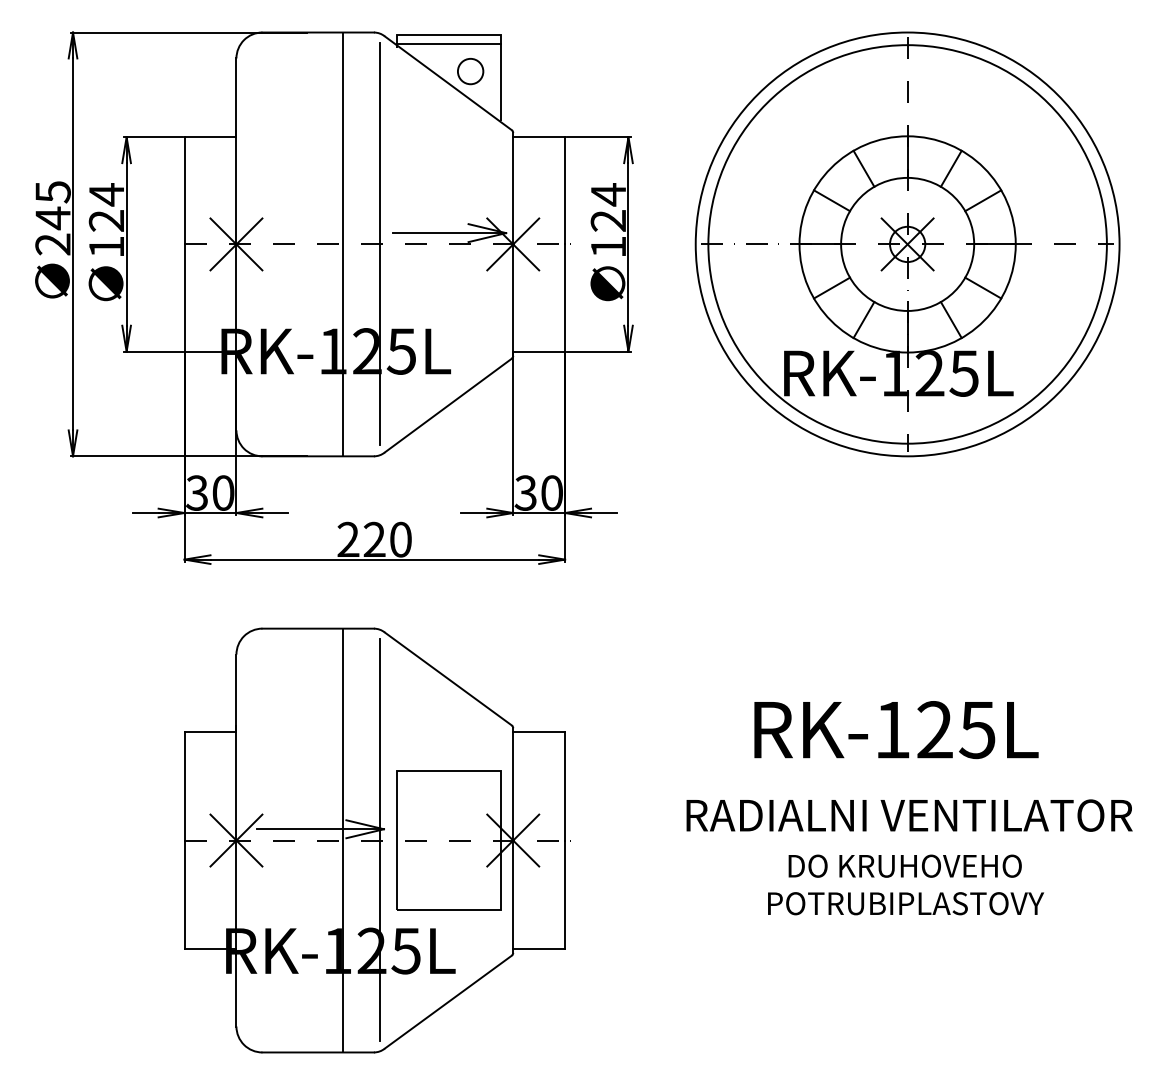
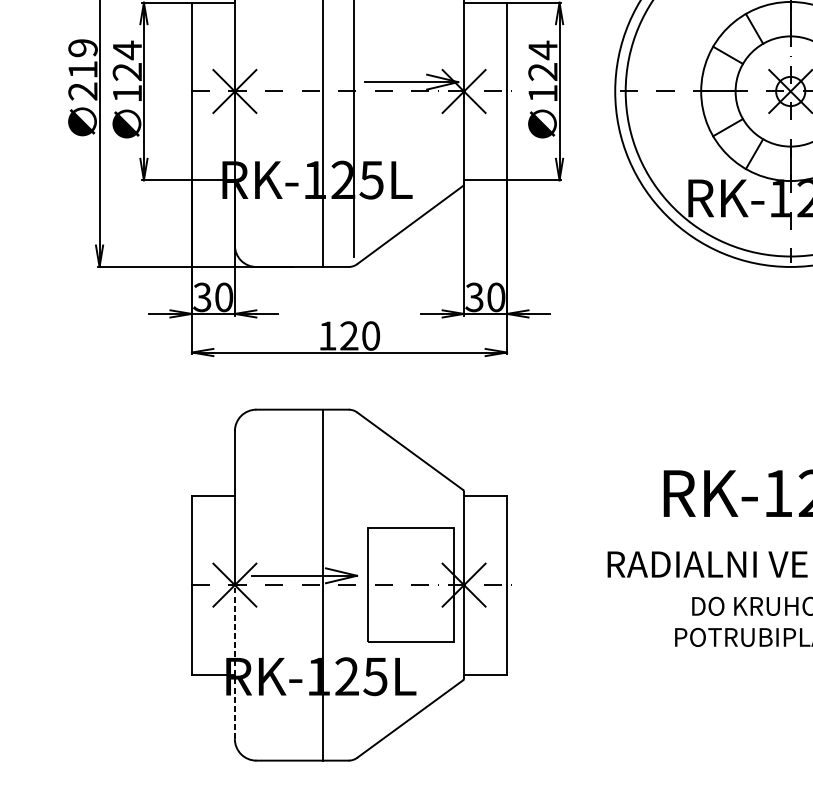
text: (52, 205) -> (82, 59), 245 -> 219
text: (348, 538) -> (327, 335), 220 -> 120
line: (380, 839) -> (354, 584), removed
line: (236, 933) -> (234, 662), solid -> dashed

